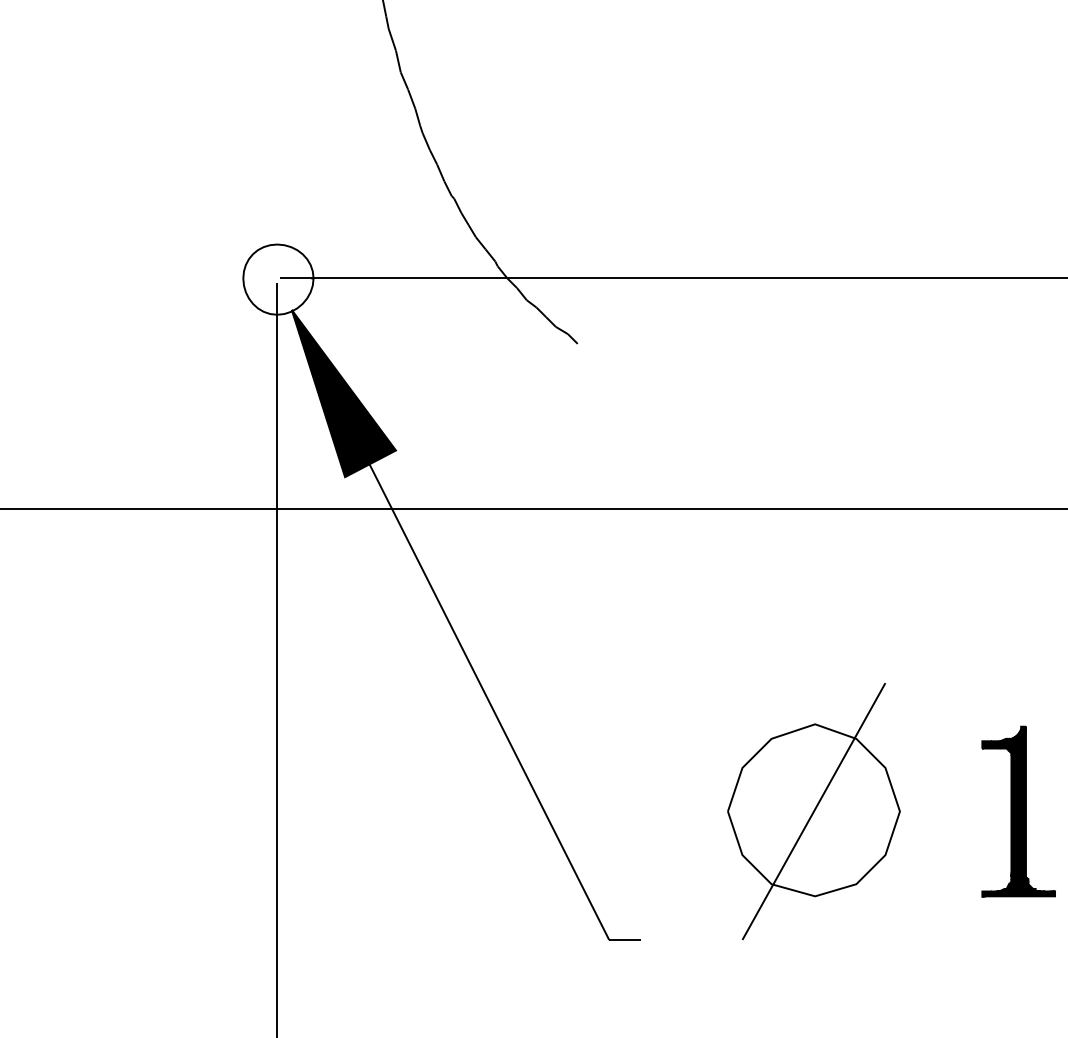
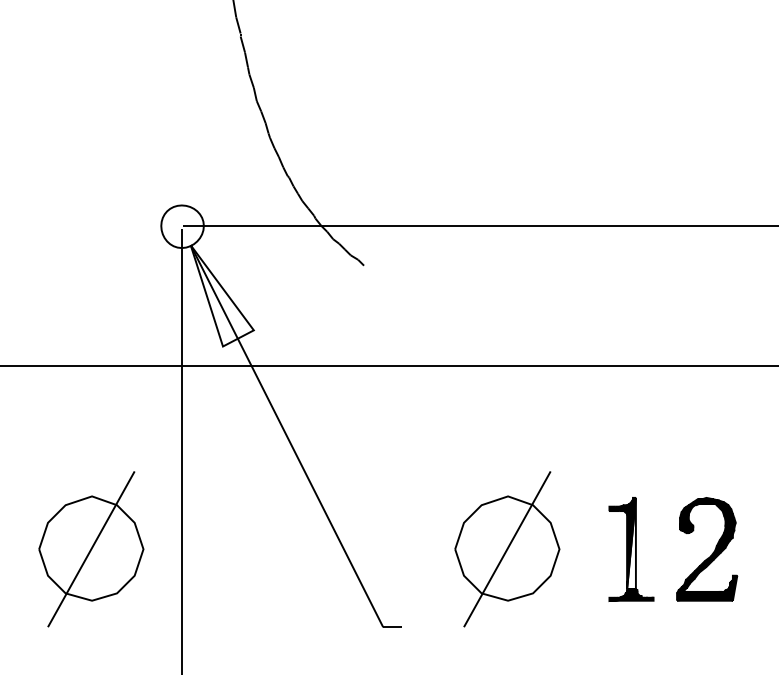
fill: (342, 393) -> (221, 295), removed
fill: (1018, 800) -> (631, 542), removed
part: (128, 811) -> (91, 549), added

